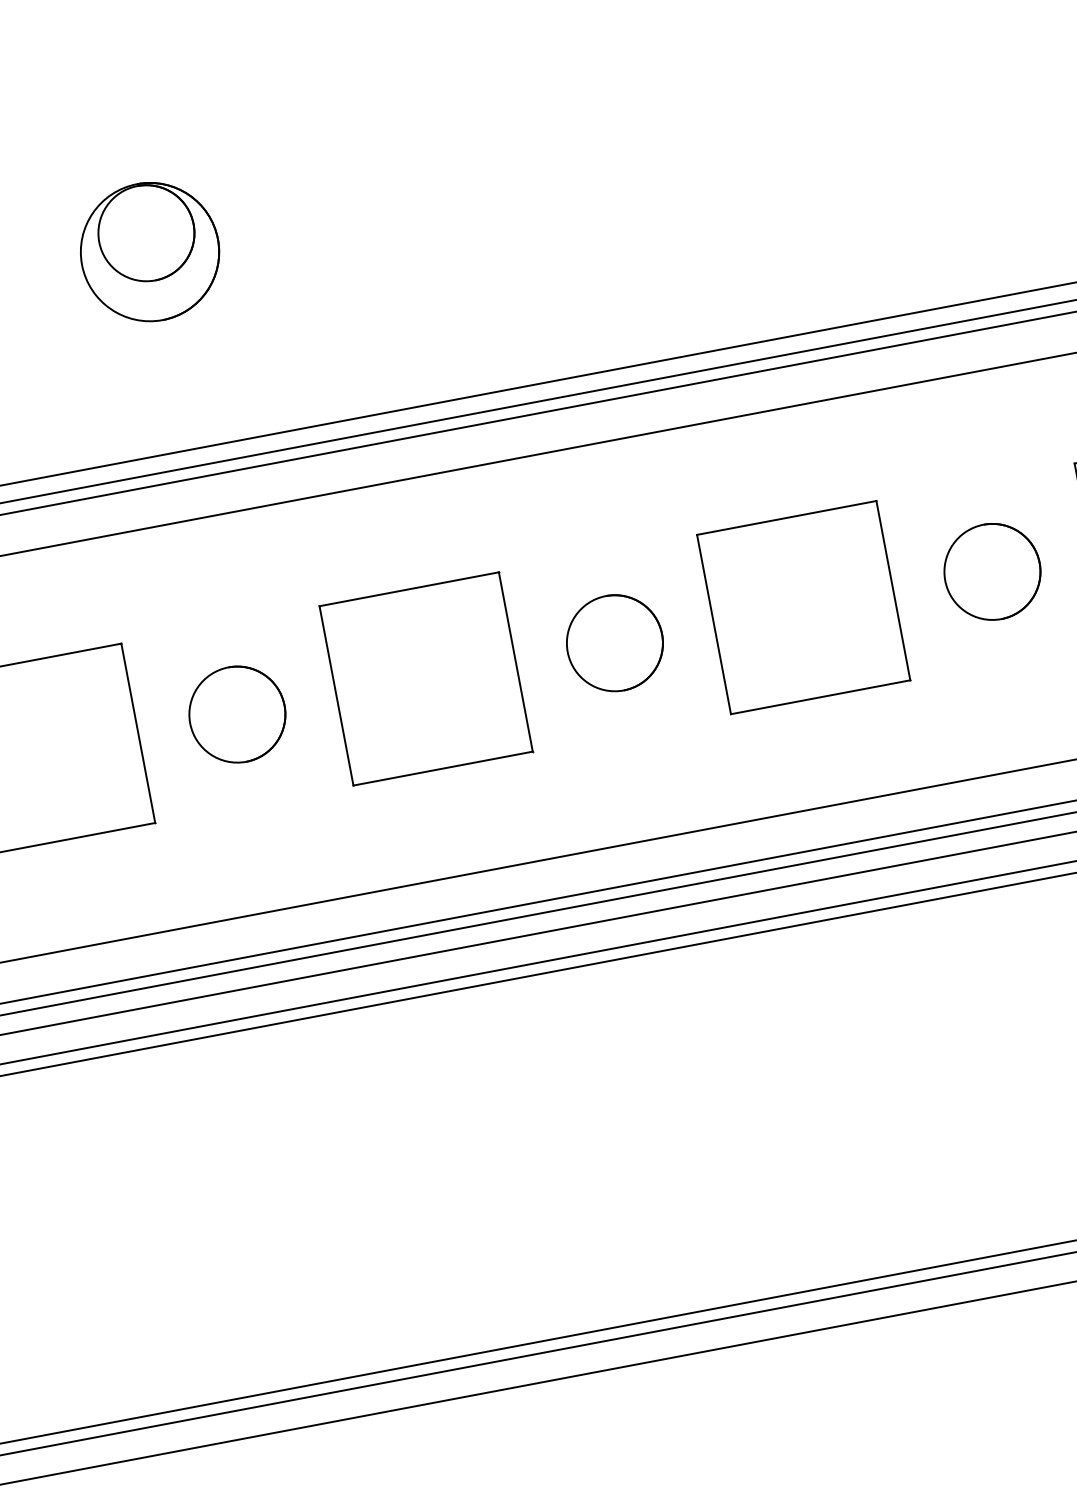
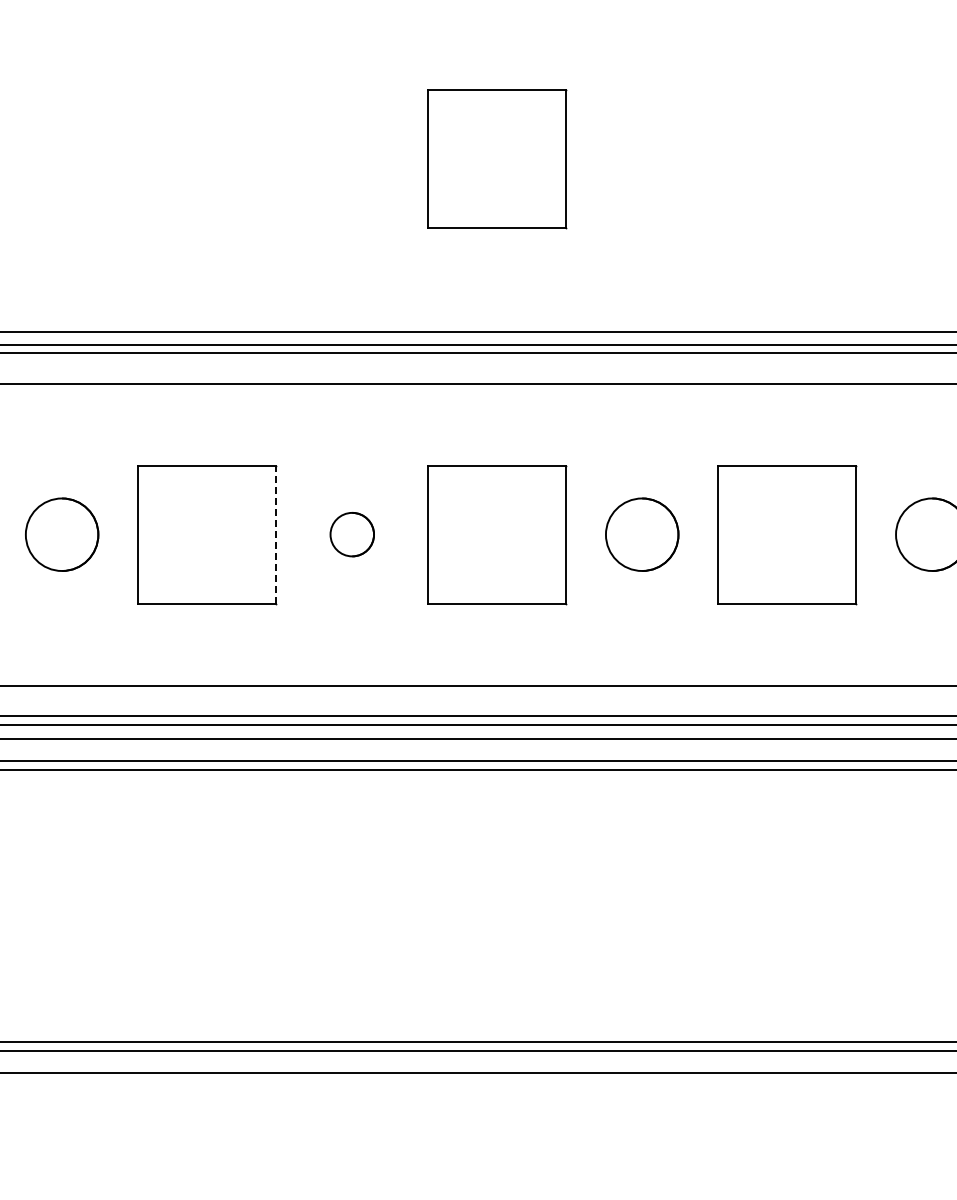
part: (334, 190) -> (497, 159), added
part: (150, 252) -> (352, 179), removed
circle: (237, 714) -> (352, 534), size x0.6
line: (138, 732) -> (276, 534), solid -> dashed

